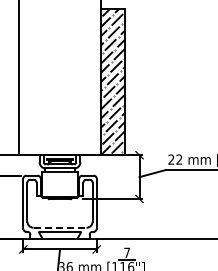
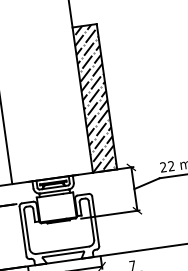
line: (60, 227) -> (63, 249), dashed -> solid

